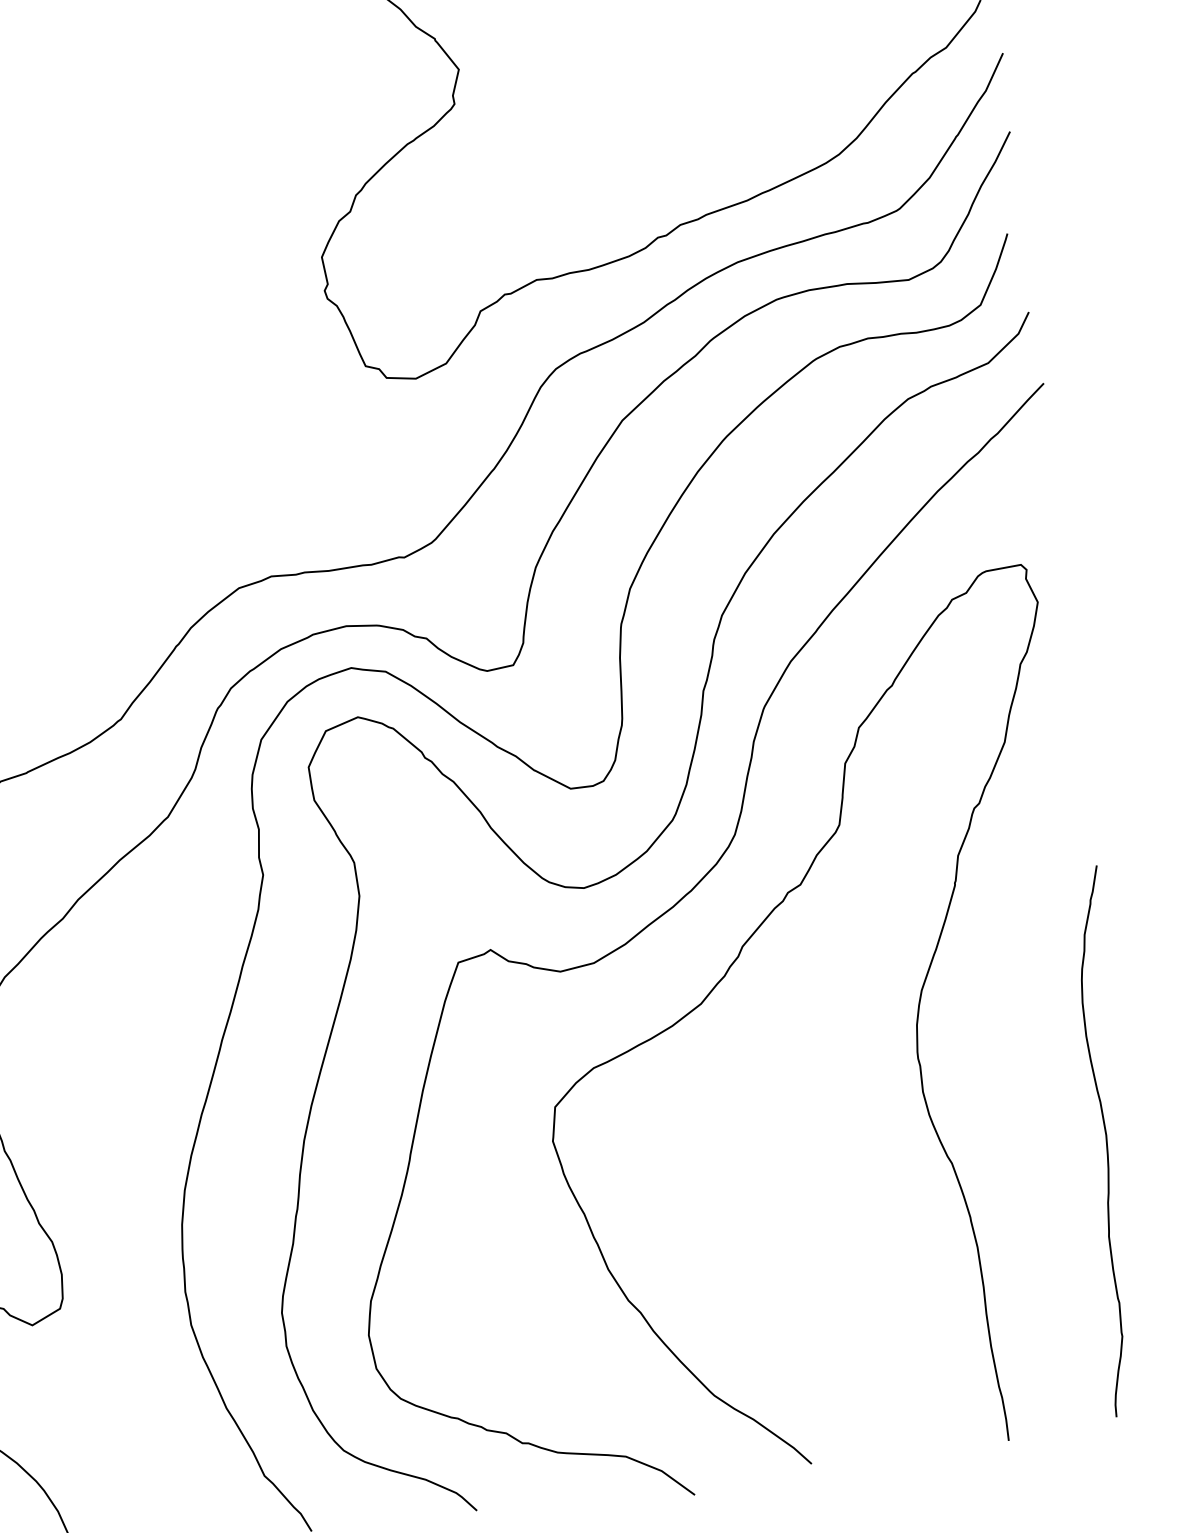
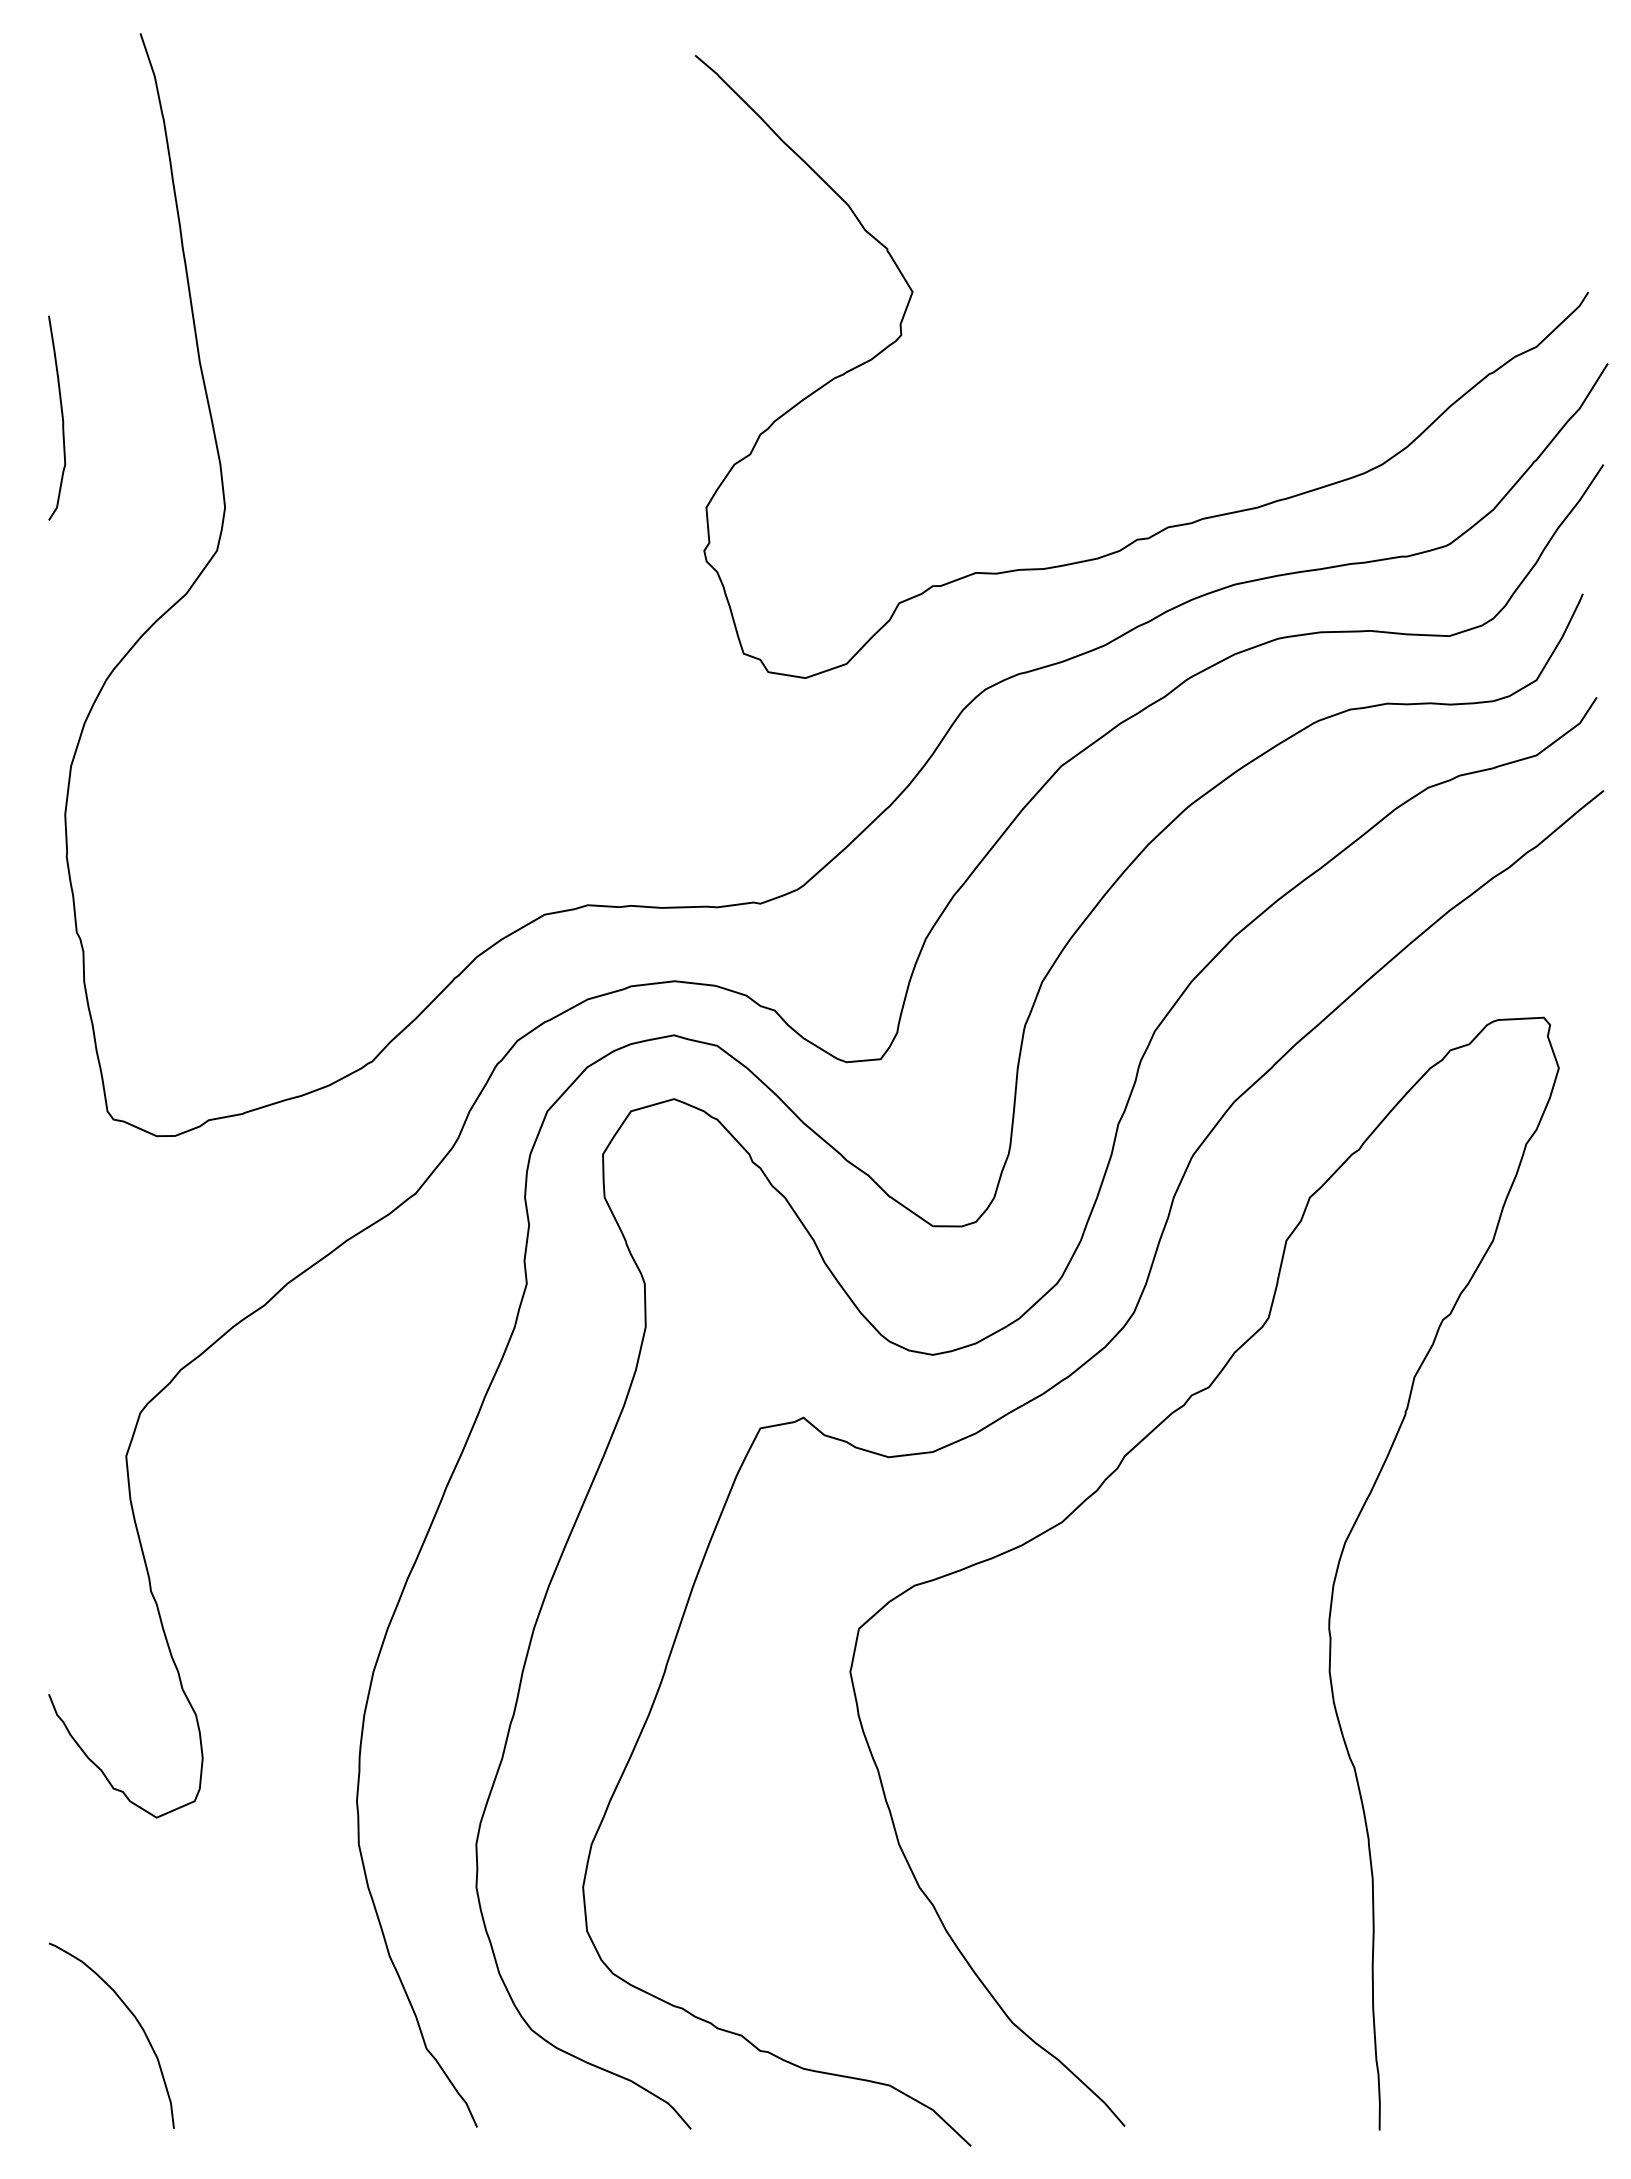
curve: (1106, 1141) -> (1554, 1765), removed

